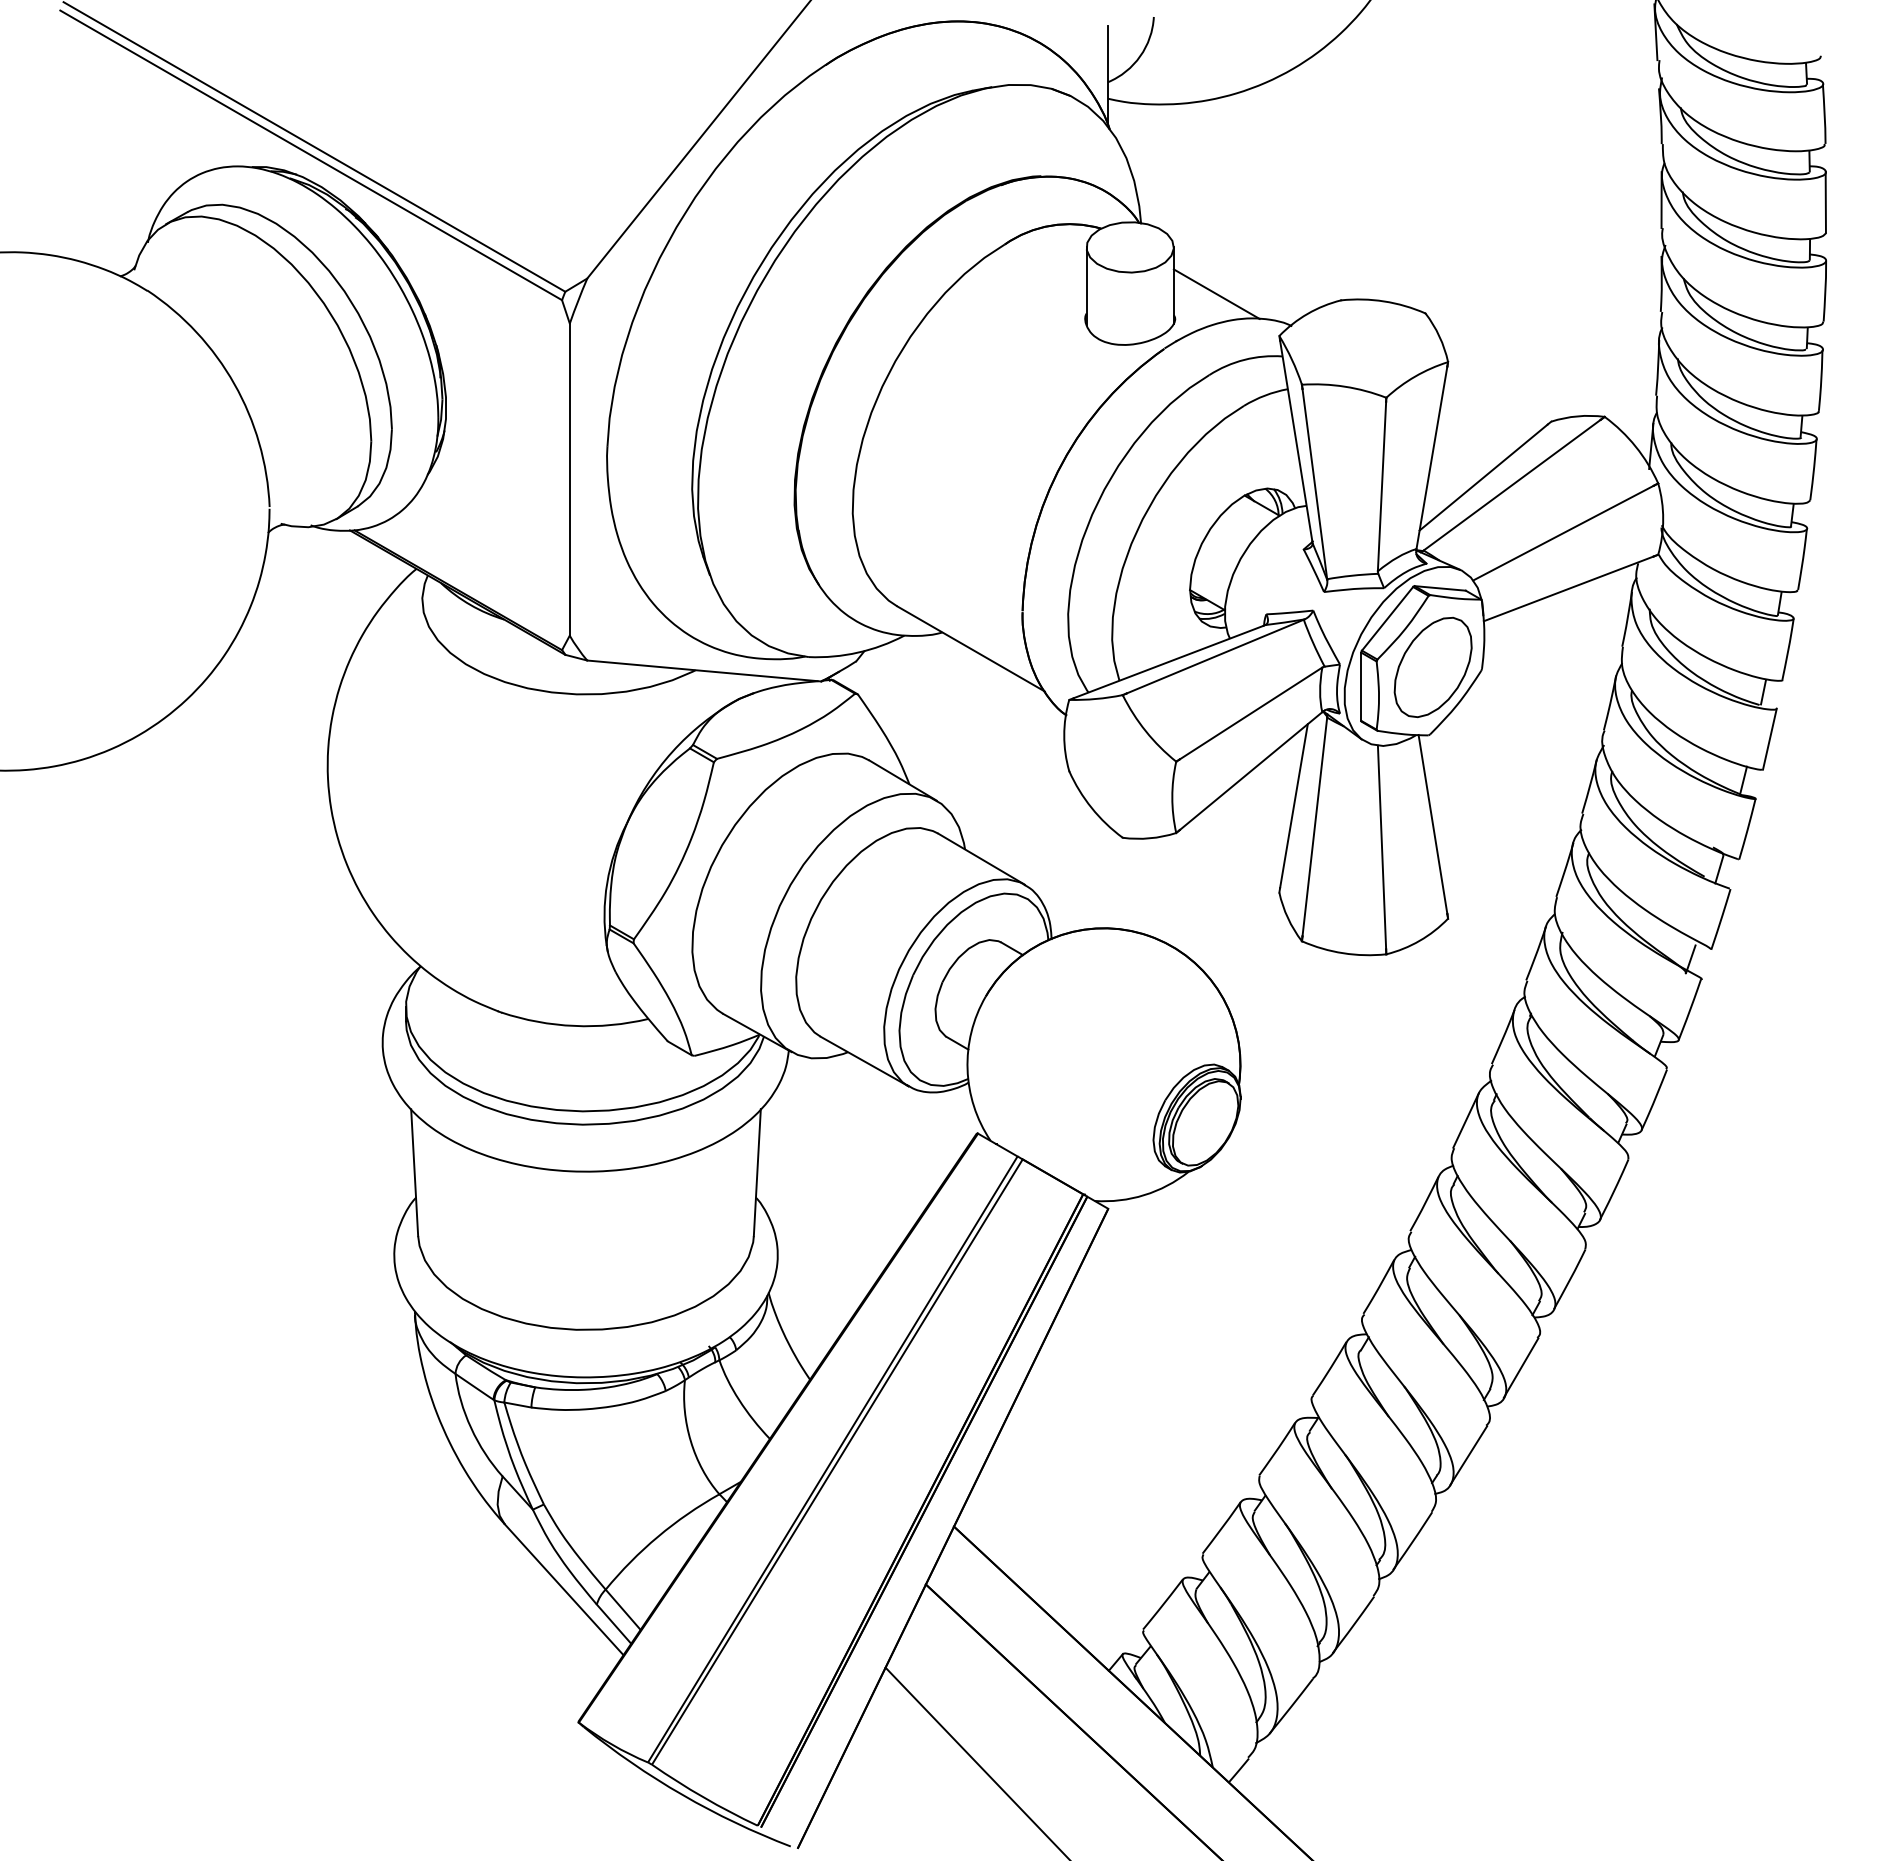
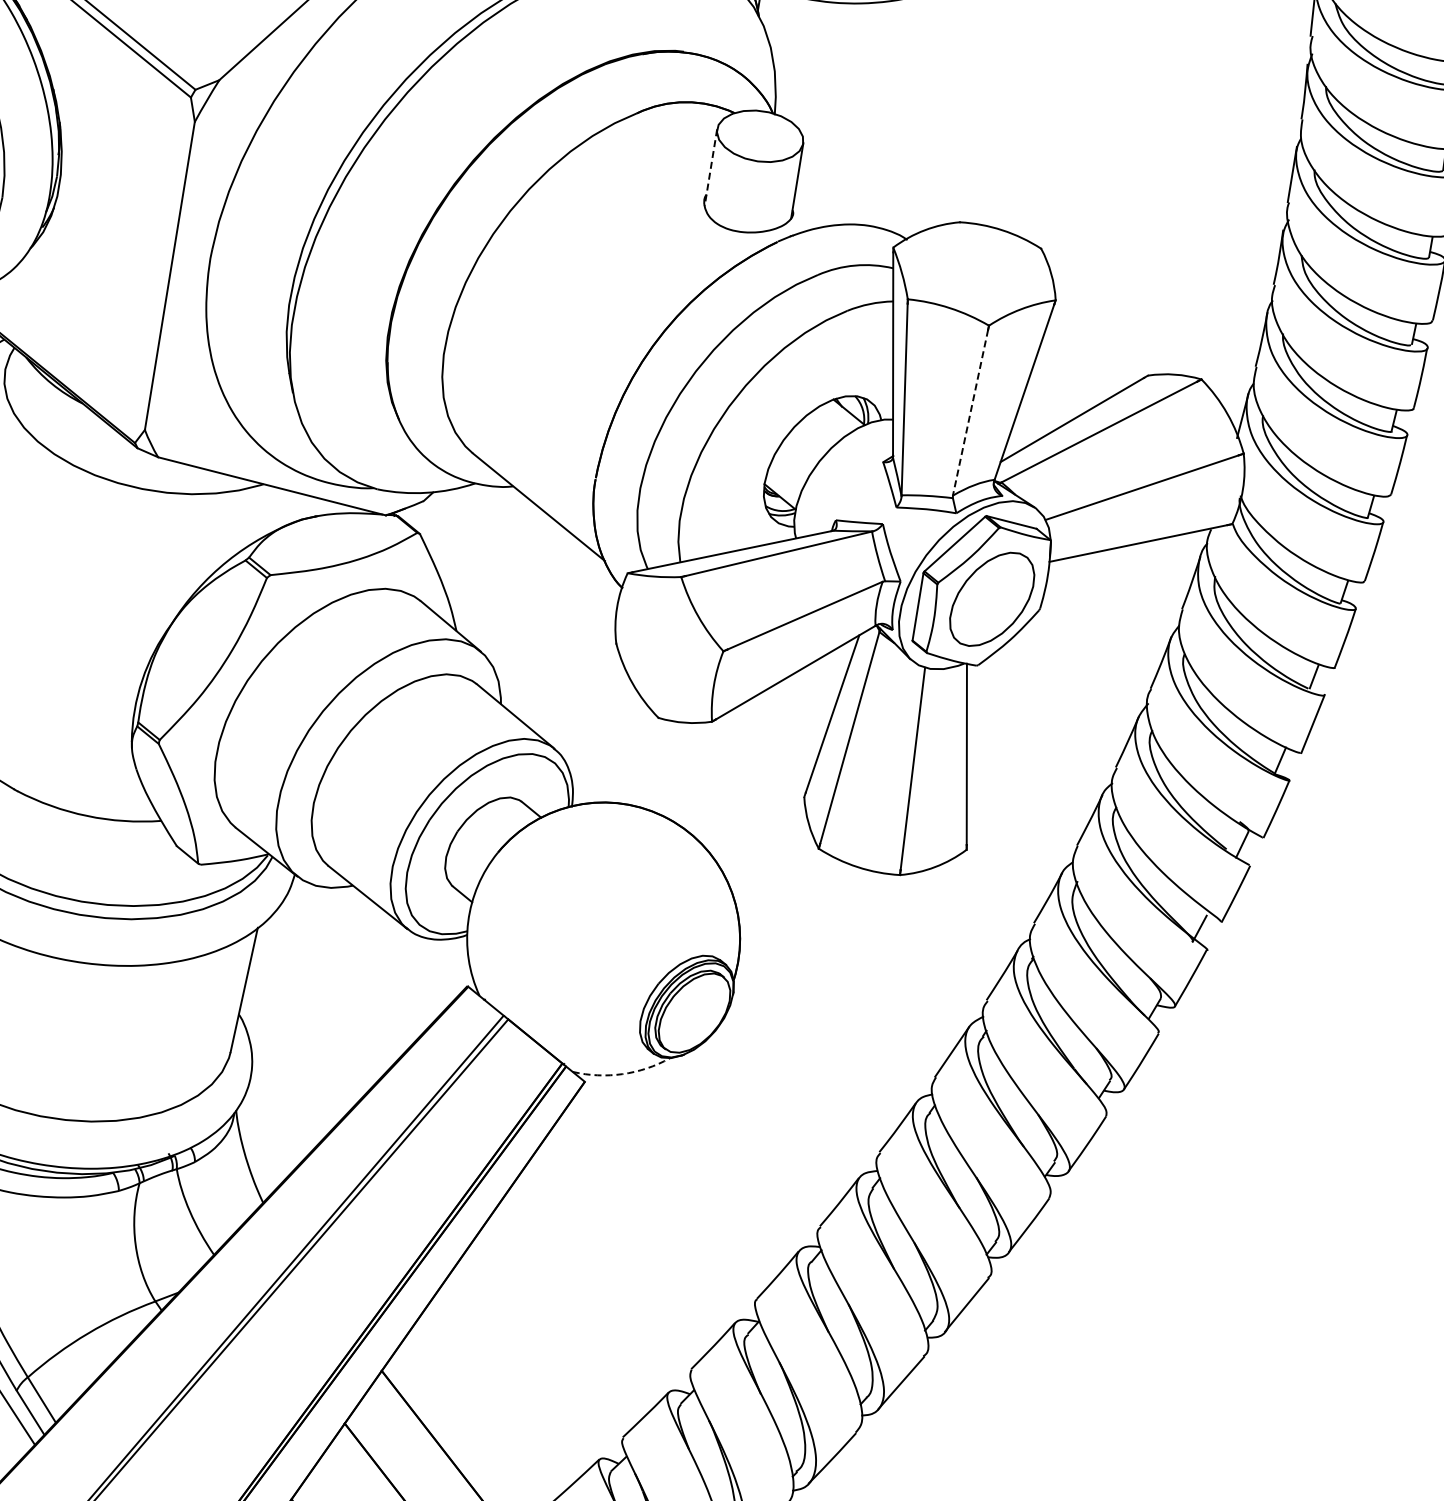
line: (1086, 286) -> (710, 167), solid -> dashed
line: (1216, 293) -> (838, 195), removed
line: (1382, 486) -> (971, 412), solid -> dashed
arc: (1144, 1195) -> (622, 1074), solid -> dashed

